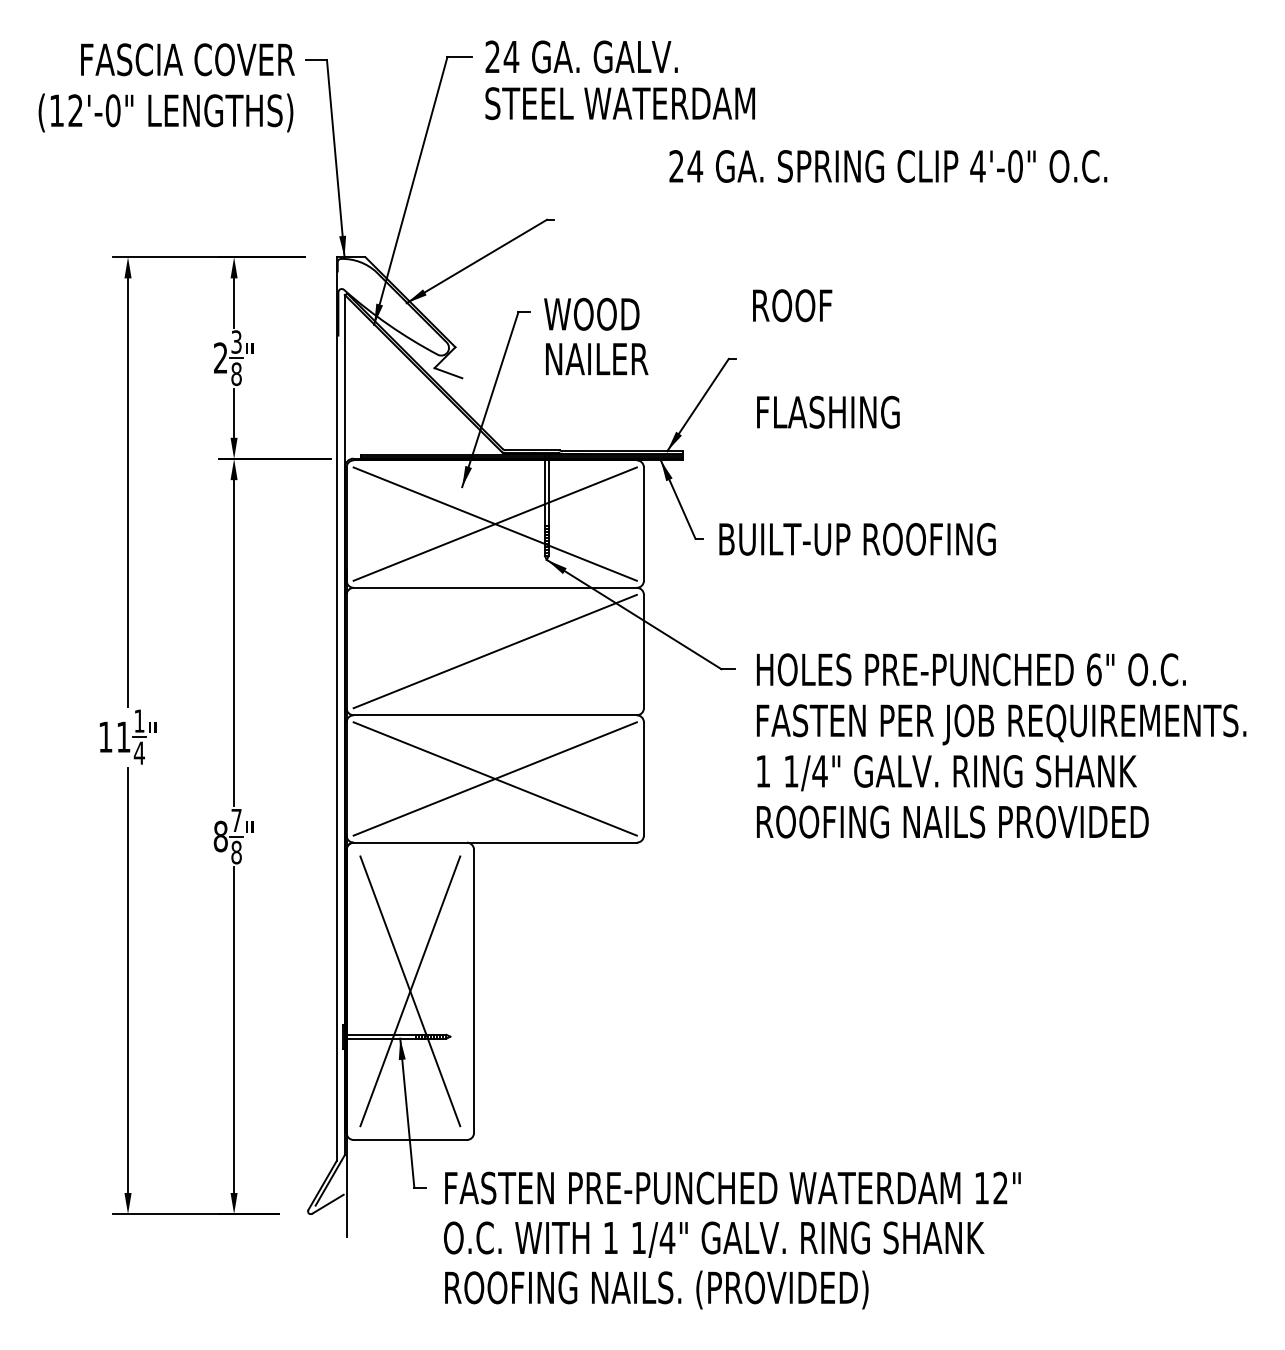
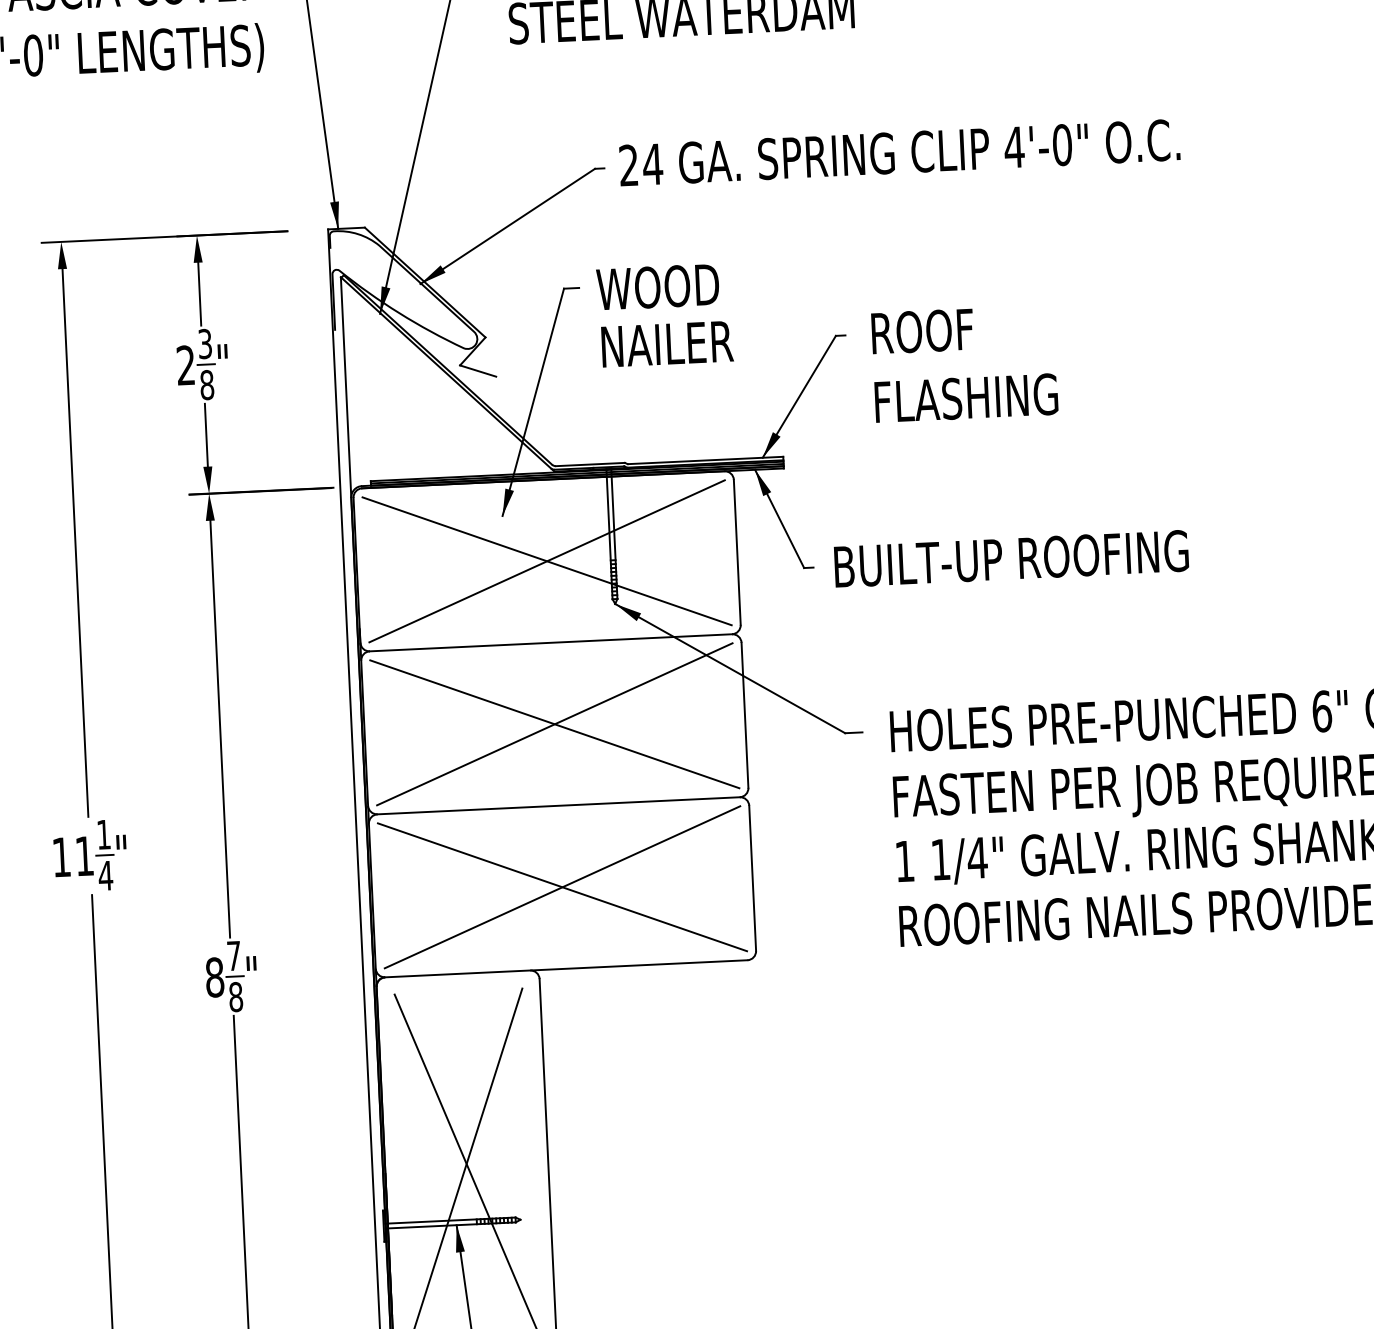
text: (888, 166) -> (899, 152), moved
text: (792, 305) -> (922, 331), moved
line: (494, 651) -> (553, 724), added

